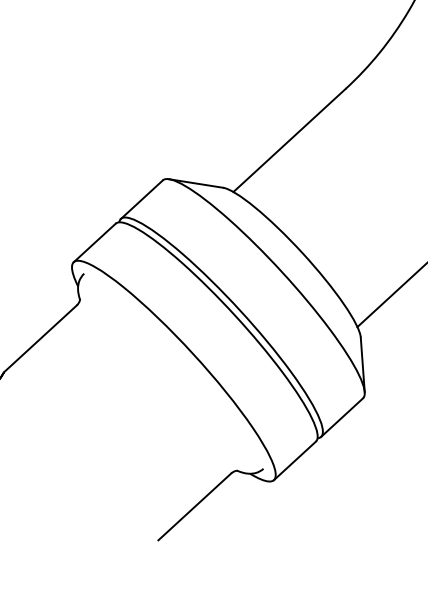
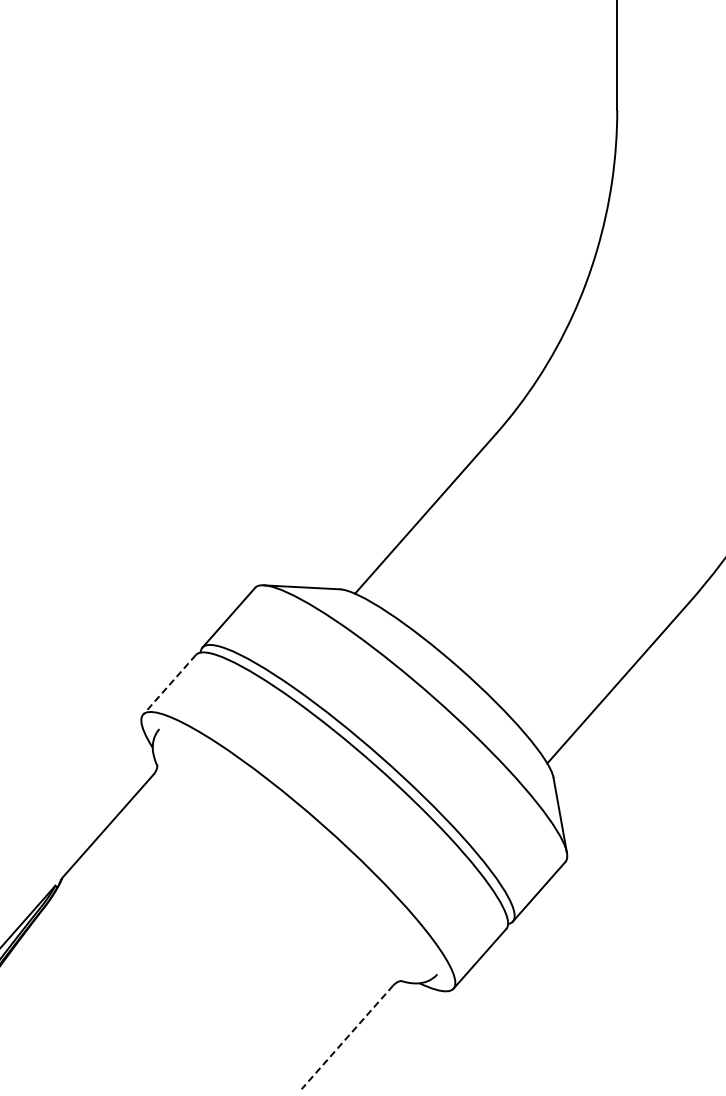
line: (94, 242) -> (169, 684), solid -> dashed
line: (194, 506) -> (347, 1037), solid -> dashed

